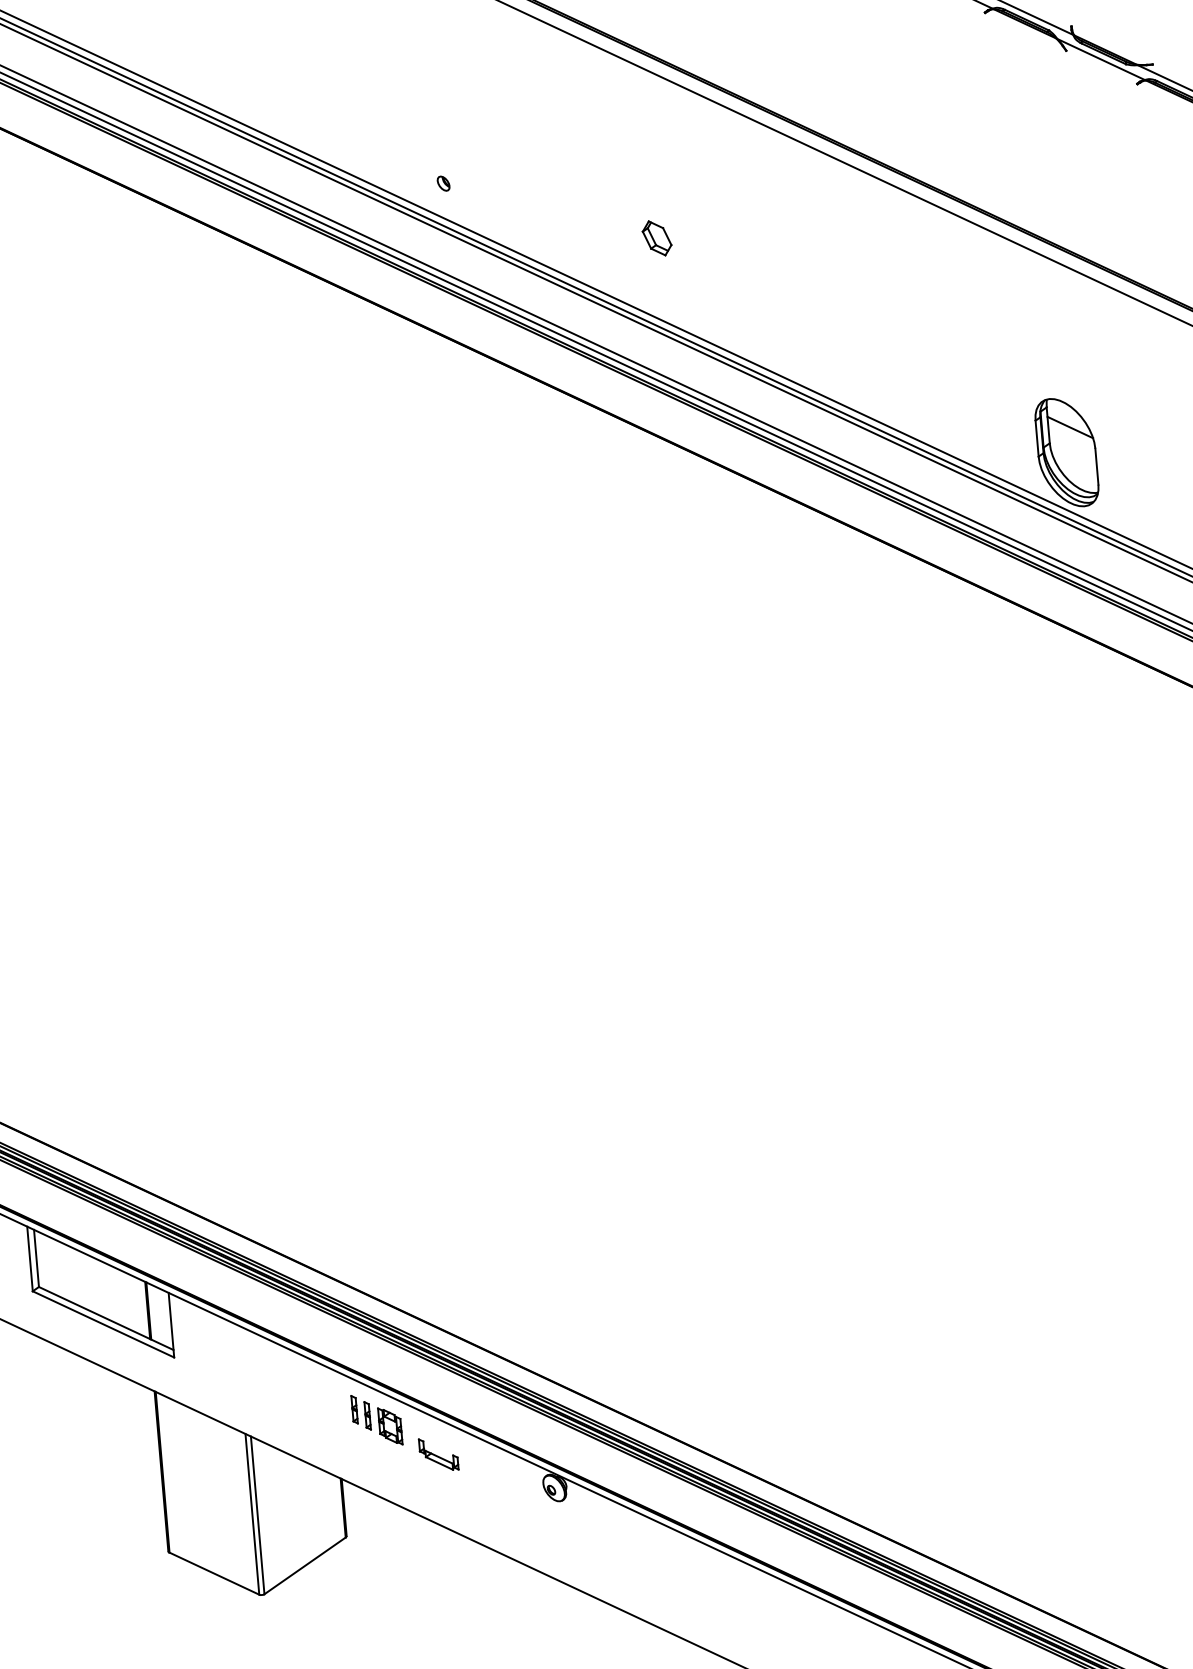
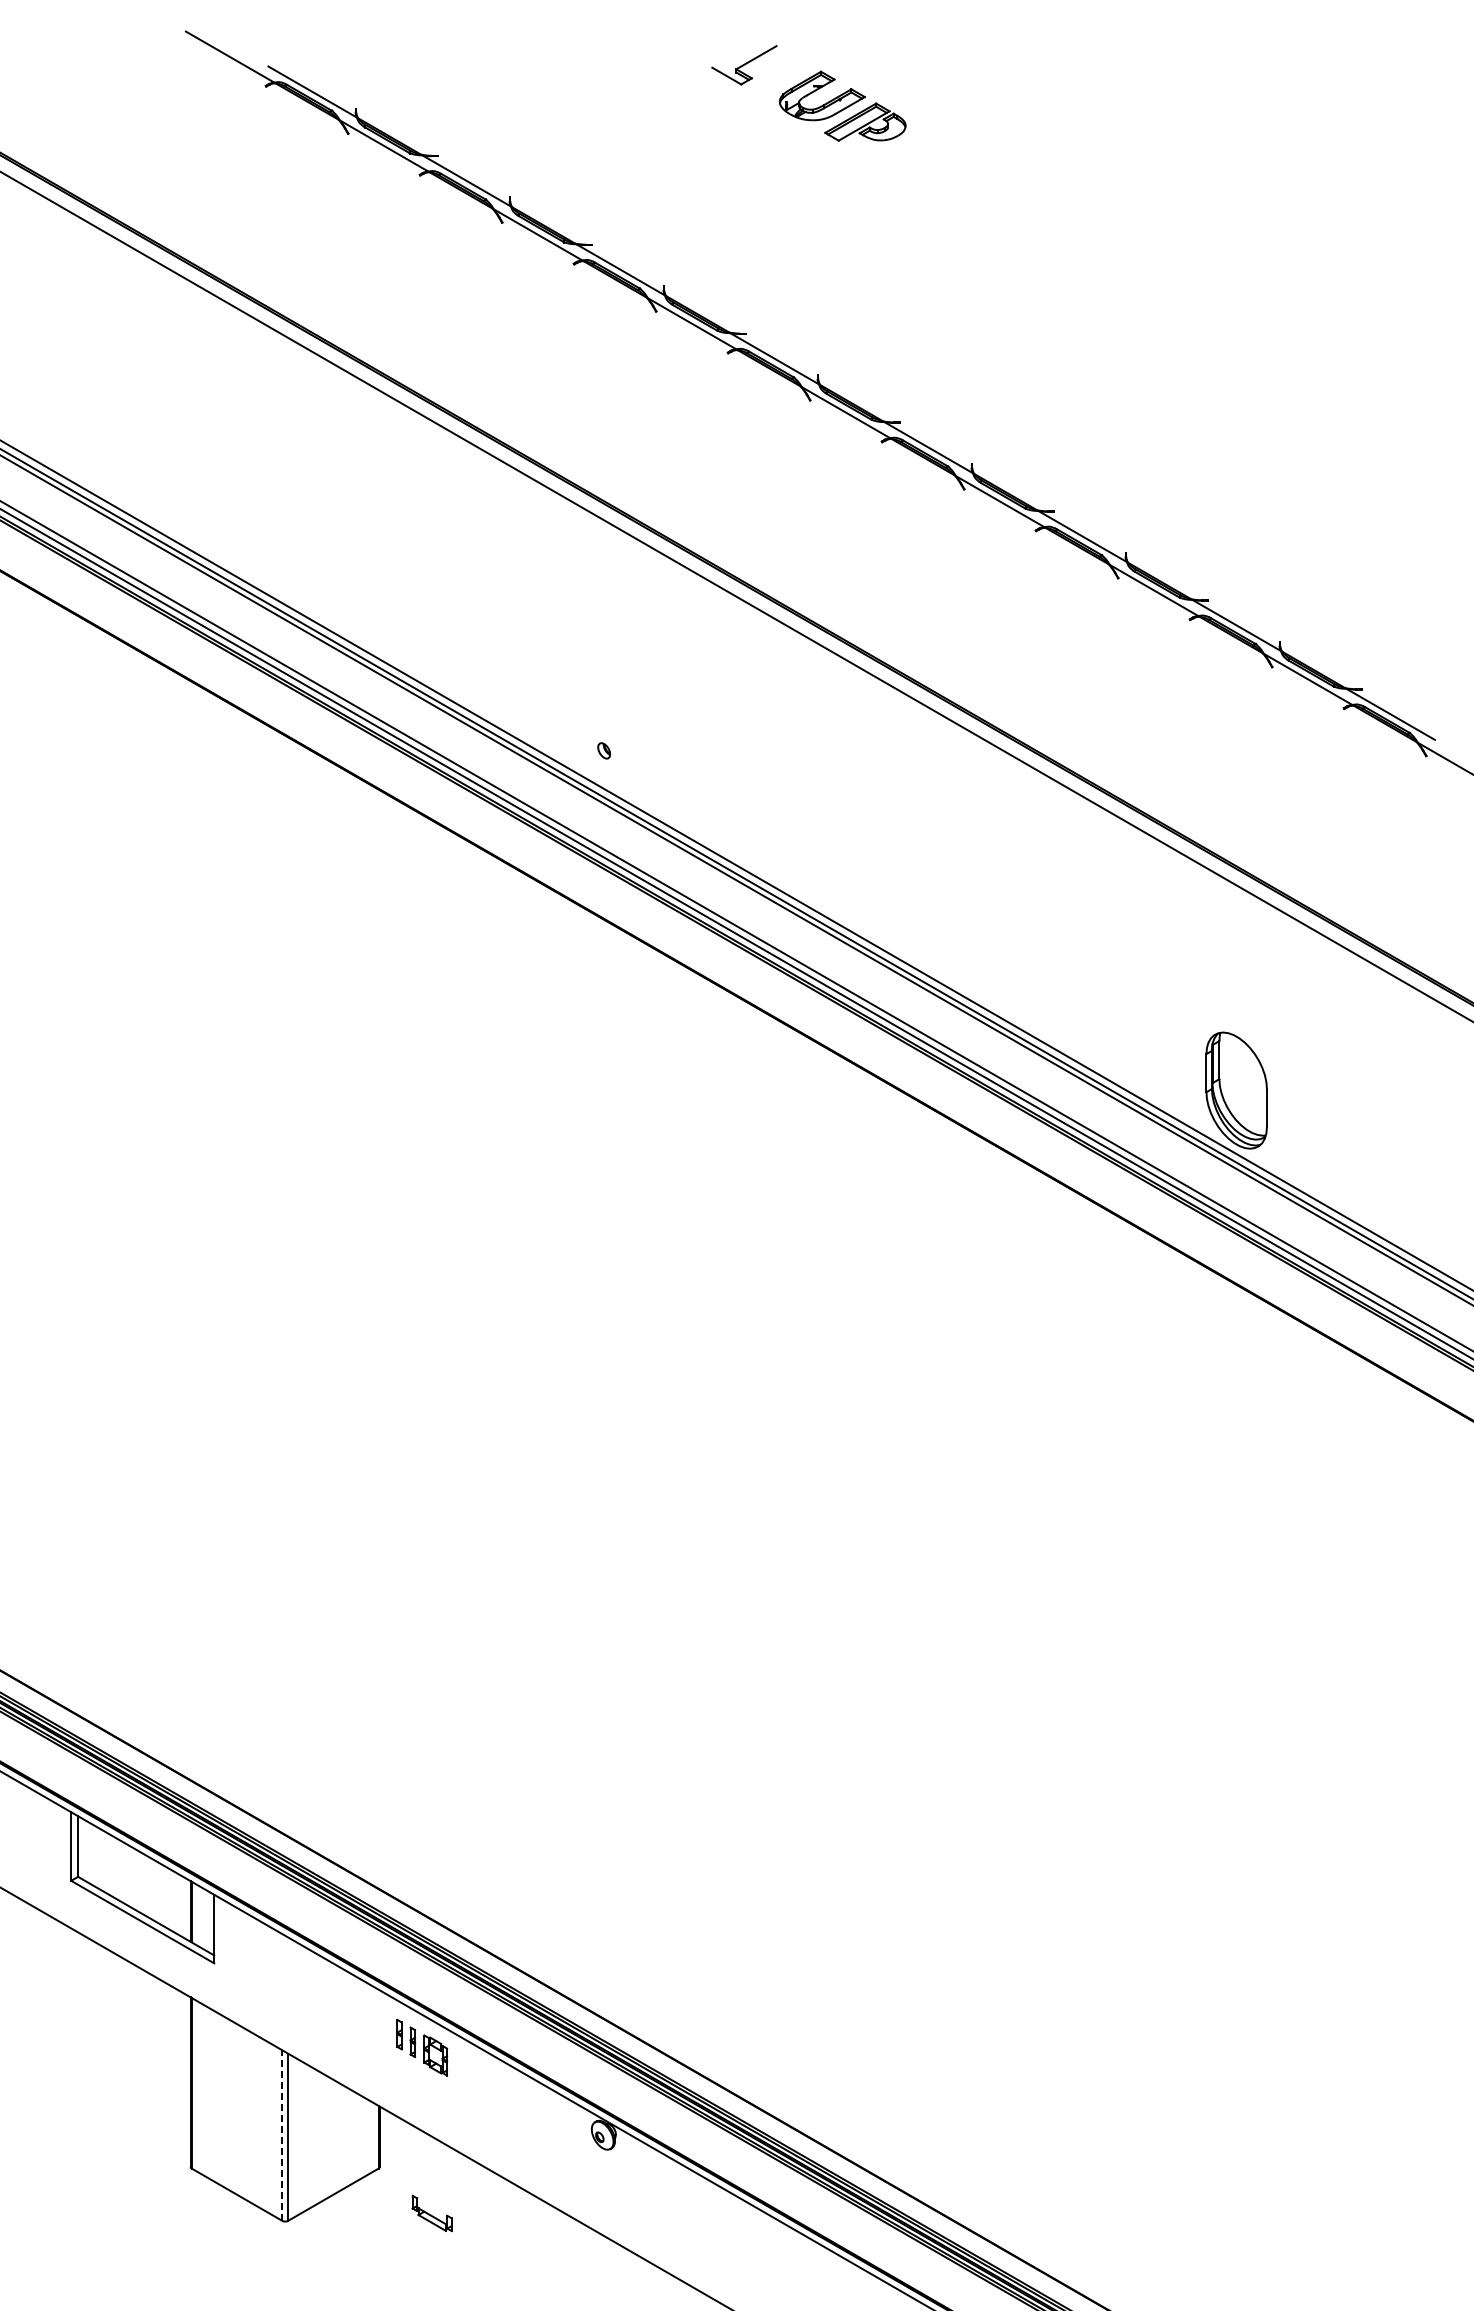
part: (656, 238) -> (823, 827), removed
line: (1070, 427) -> (1242, 1064), removed
part: (437, 1453) -> (431, 2212), moved
line: (252, 1514) -> (282, 2135), solid -> dashed

